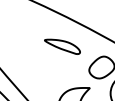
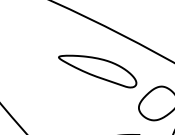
part: (62, 46) -> (97, 71), size x1.43

